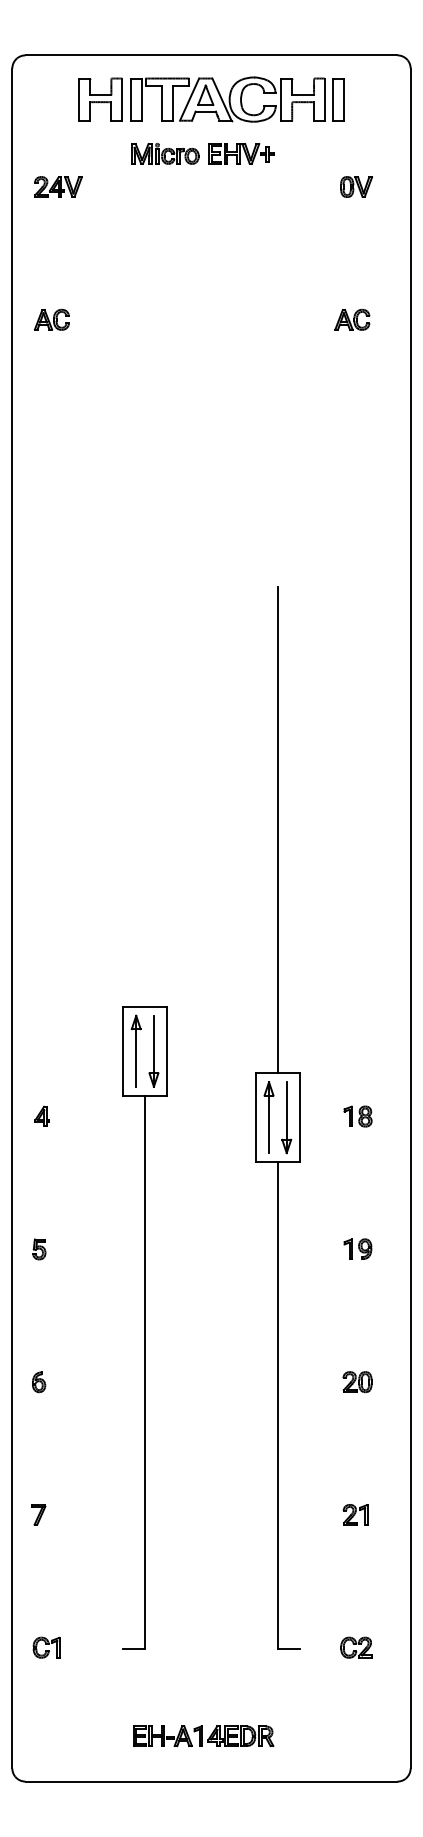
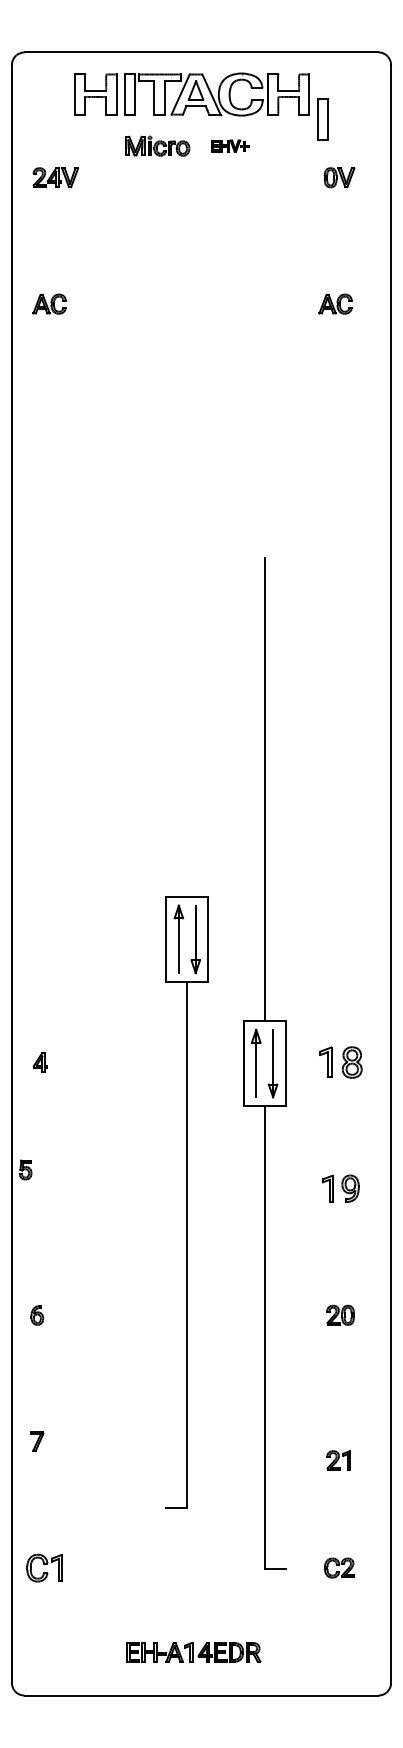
part: (338, 99) -> (322, 119), moved
part: (240, 153) -> (229, 145), size x0.6
part: (357, 1116) -> (340, 1062), size x1.6
part: (39, 1248) -> (25, 1169), moved
part: (357, 1248) -> (340, 1188), size x1.4
part: (144, 1327) -> (186, 1202), moved
part: (355, 1514) -> (338, 1460), moved
part: (46, 1647) -> (44, 1567), size x1.4

